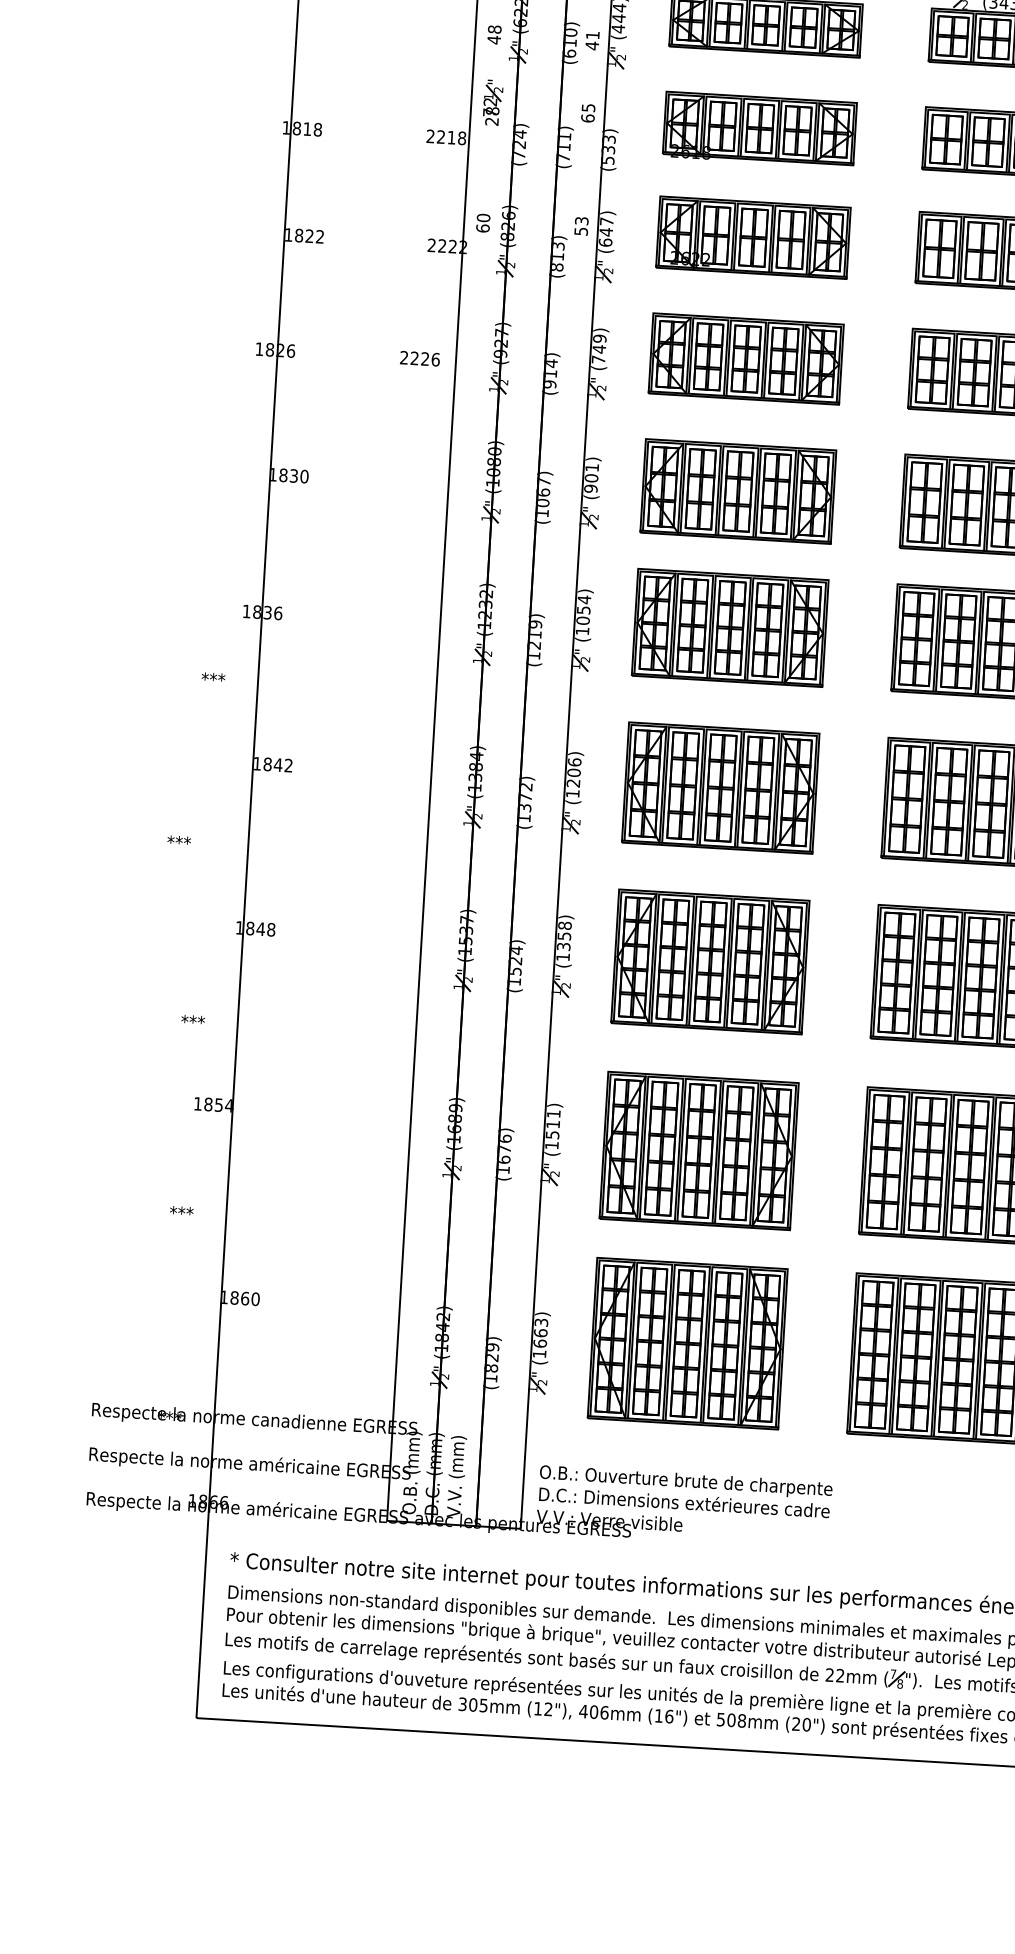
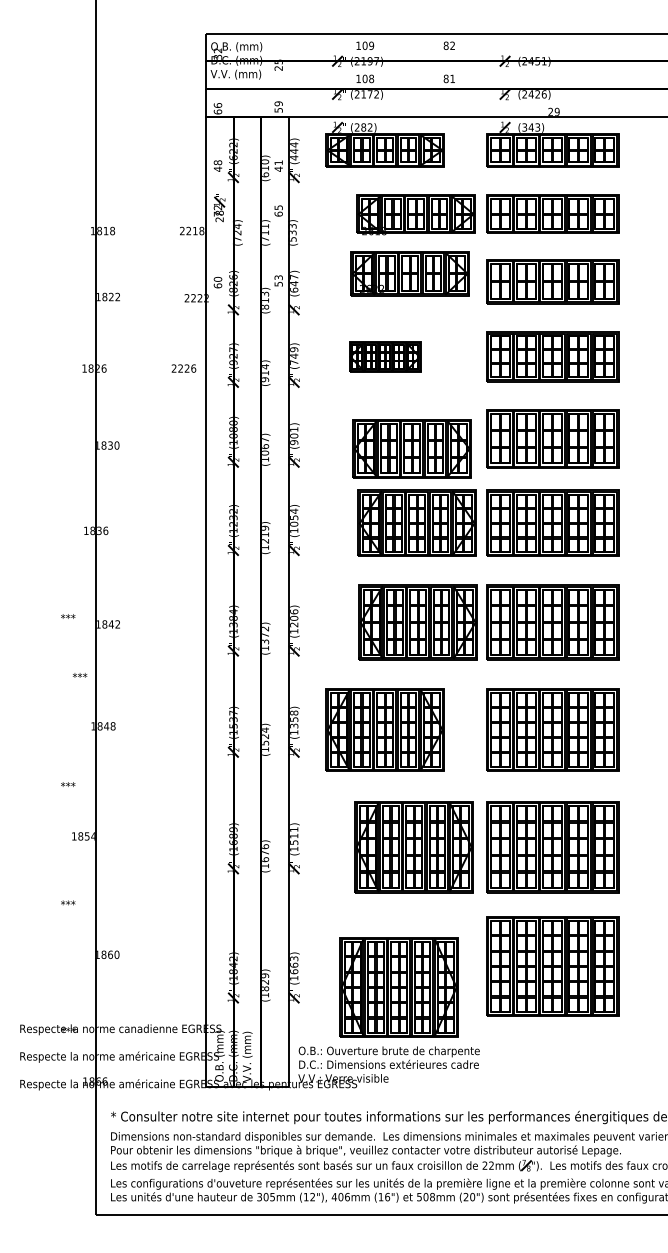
part: (758, 129) -> (415, 214), moved
part: (752, 237) -> (409, 273), moved
part: (745, 358) -> (384, 356), size x0.6
part: (737, 490) -> (411, 448), moved
part: (729, 626) -> (416, 522), moved
text: (213, 677) -> (68, 616), moved
part: (719, 788) -> (417, 622), moved
text: (179, 840) -> (80, 675), moved
part: (698, 1151) -> (413, 847), moved
part: (686, 1343) -> (398, 987), moved

